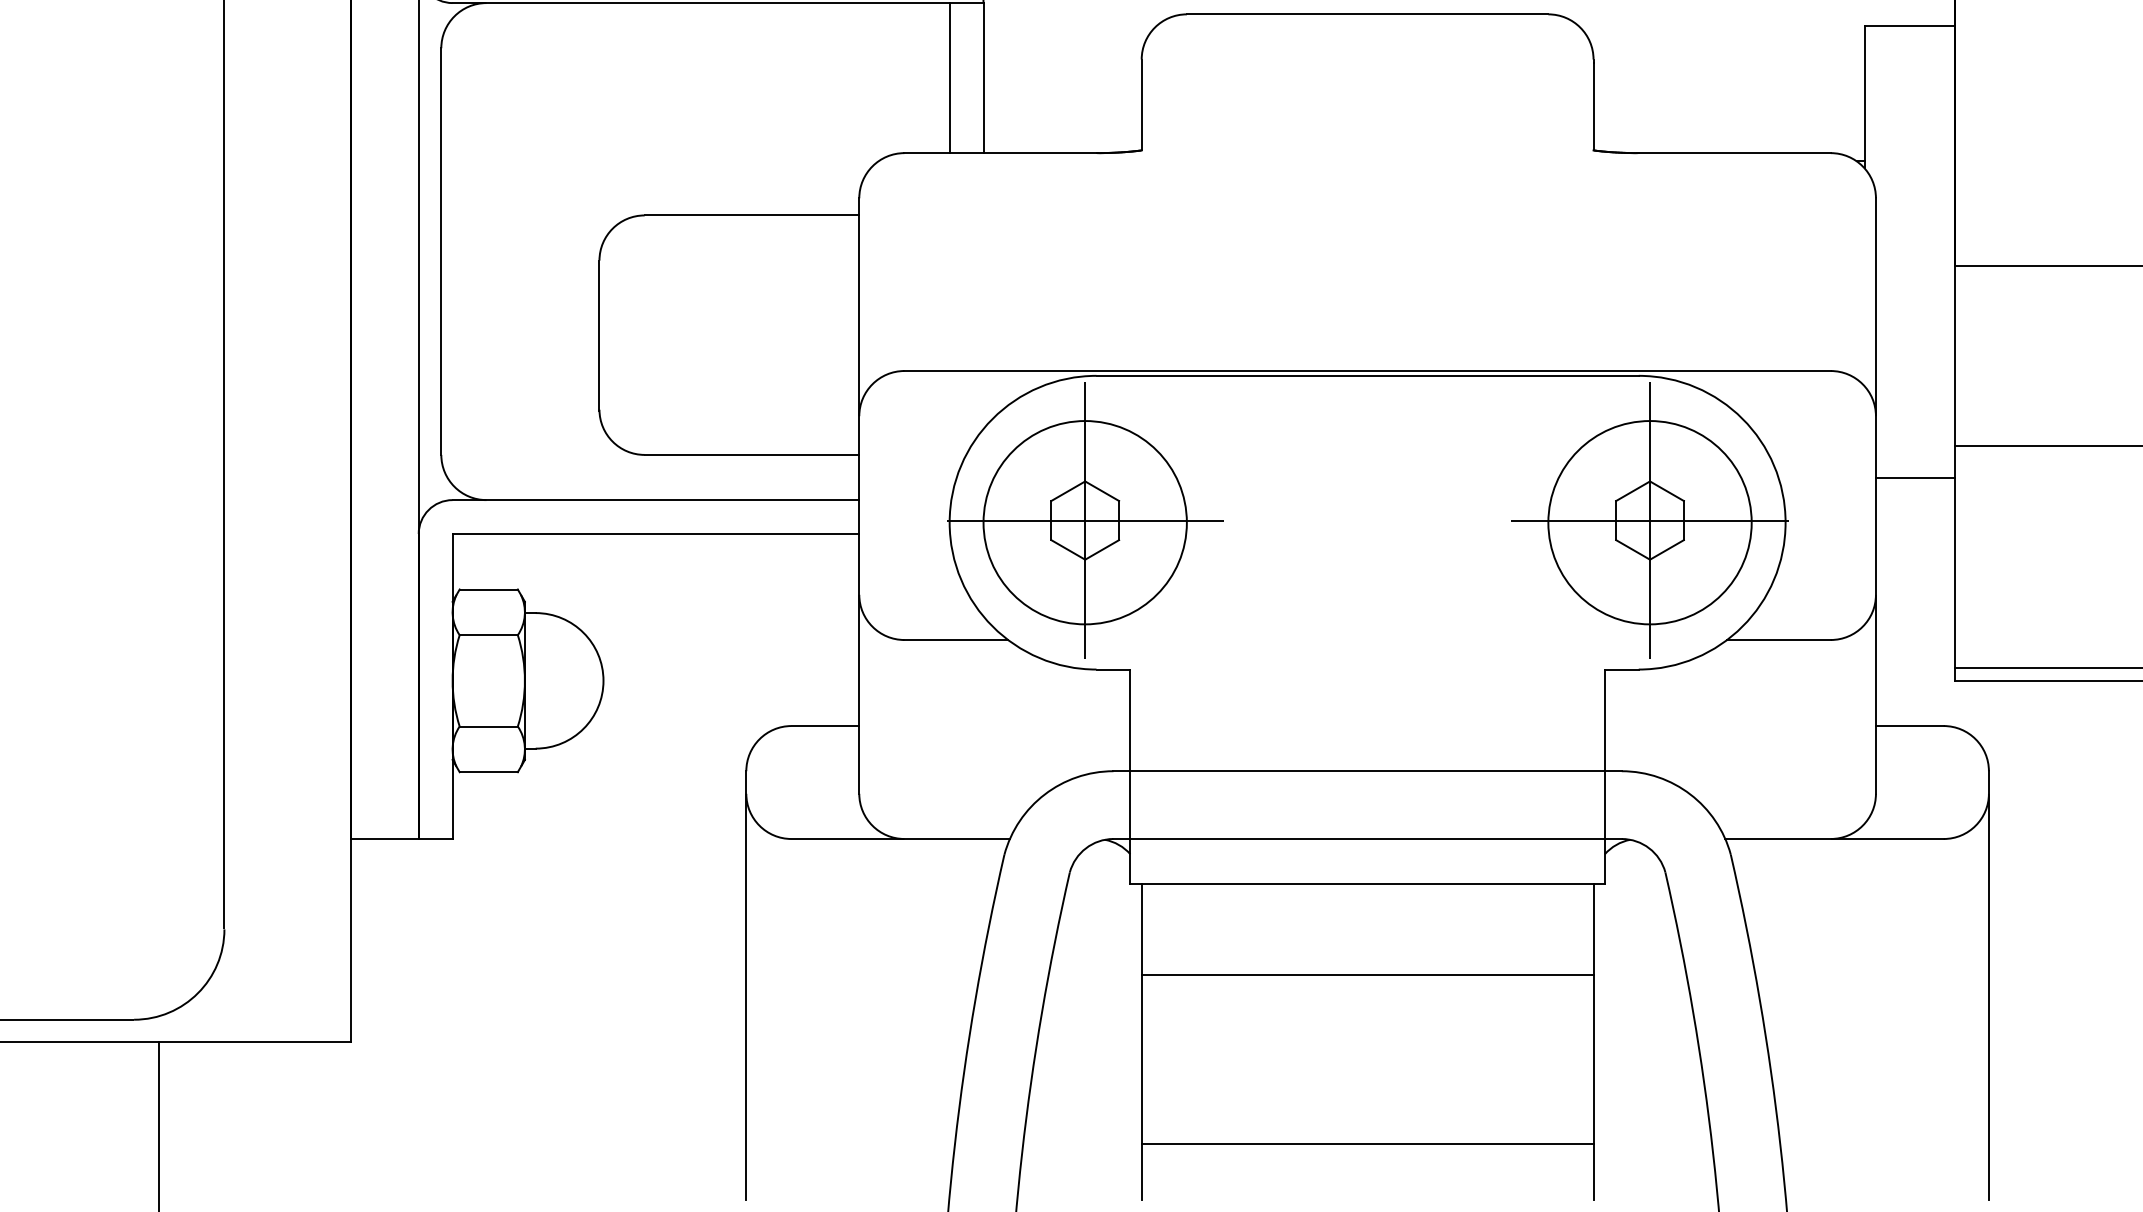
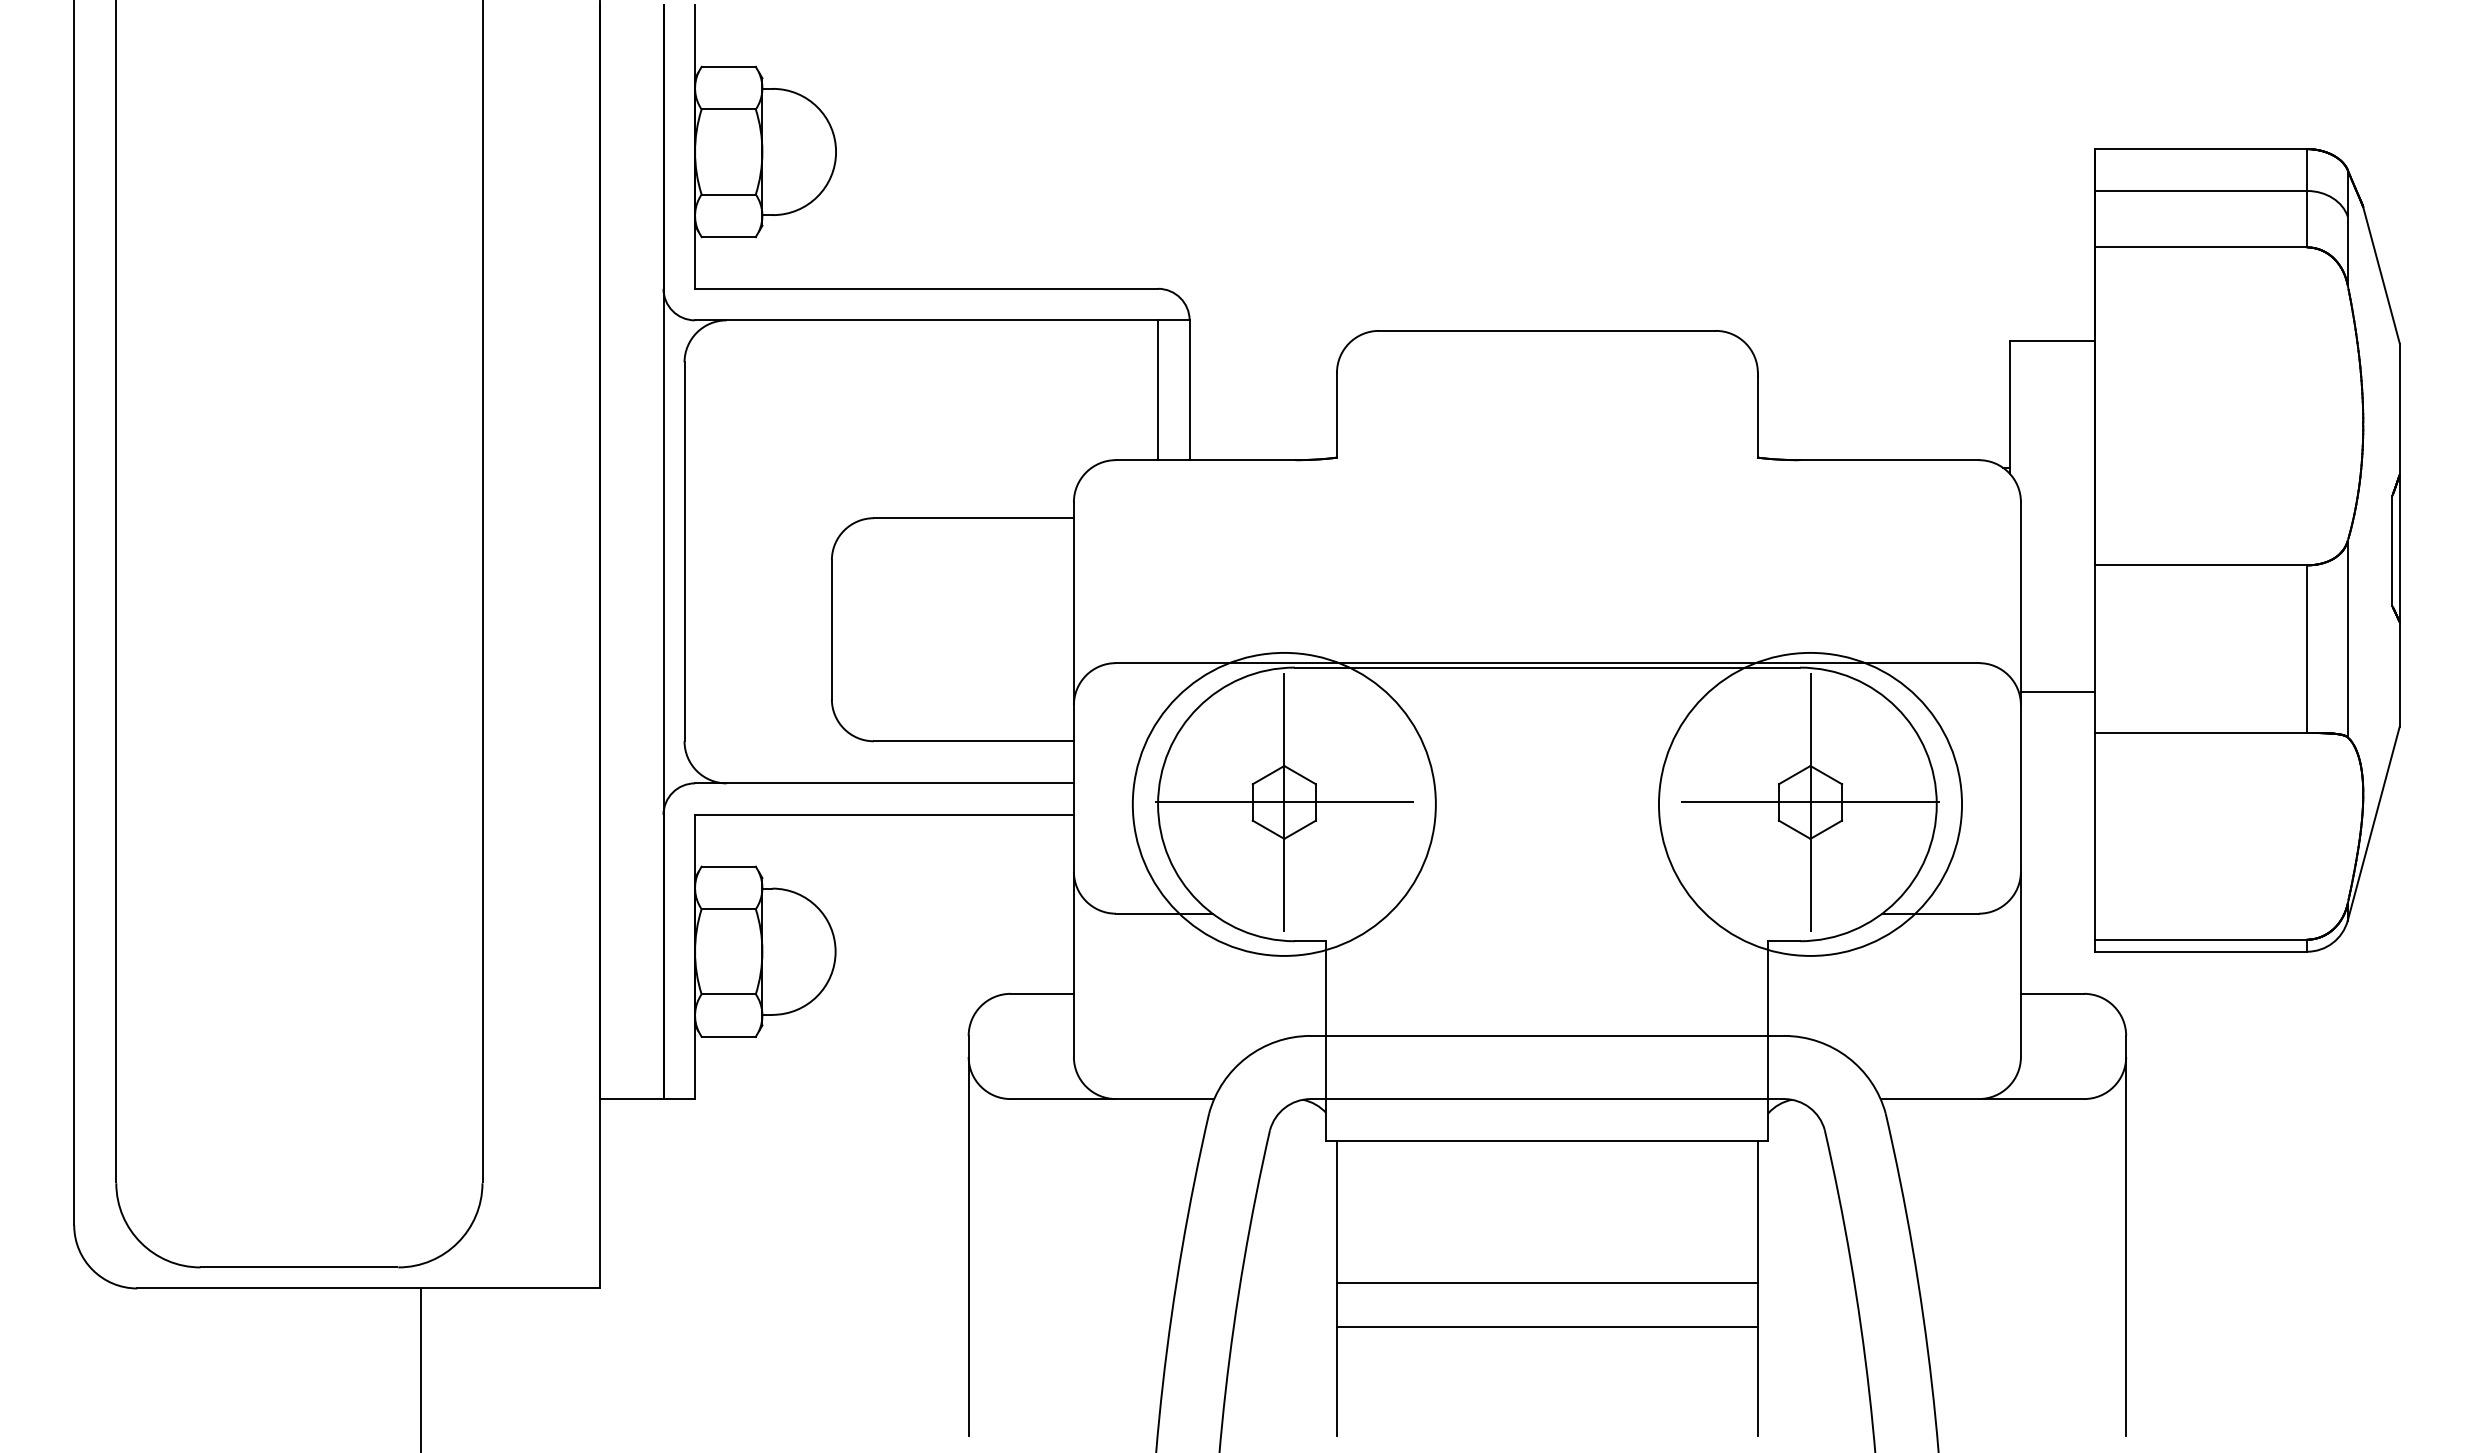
line: (1915, 477) -> (2057, 692), moved
circle: (1085, 522) -> (1284, 804), size x1.6
circle: (1650, 522) -> (1810, 804), size x1.6
line: (1366, 974) -> (1546, 1283), moved
line: (1366, 1144) -> (1546, 1327), moved

